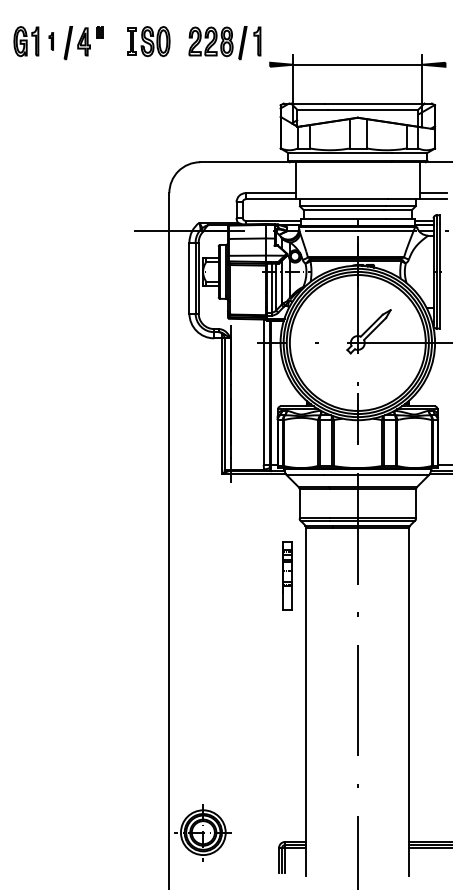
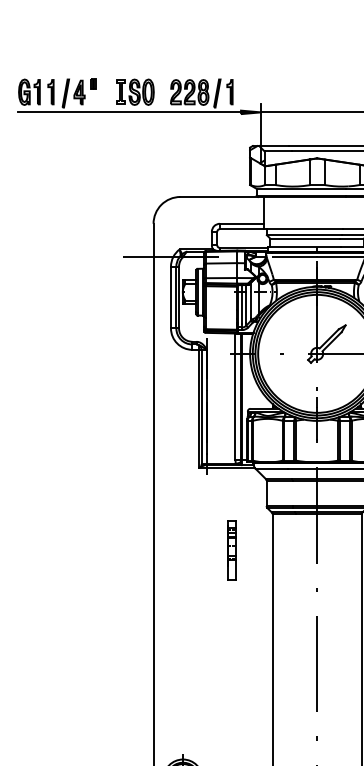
part: (51, 41) -> (51, 92), size x1.67
line: (141, 64) -> (129, 112), added
part: (287, 575) -> (231, 550), moved

